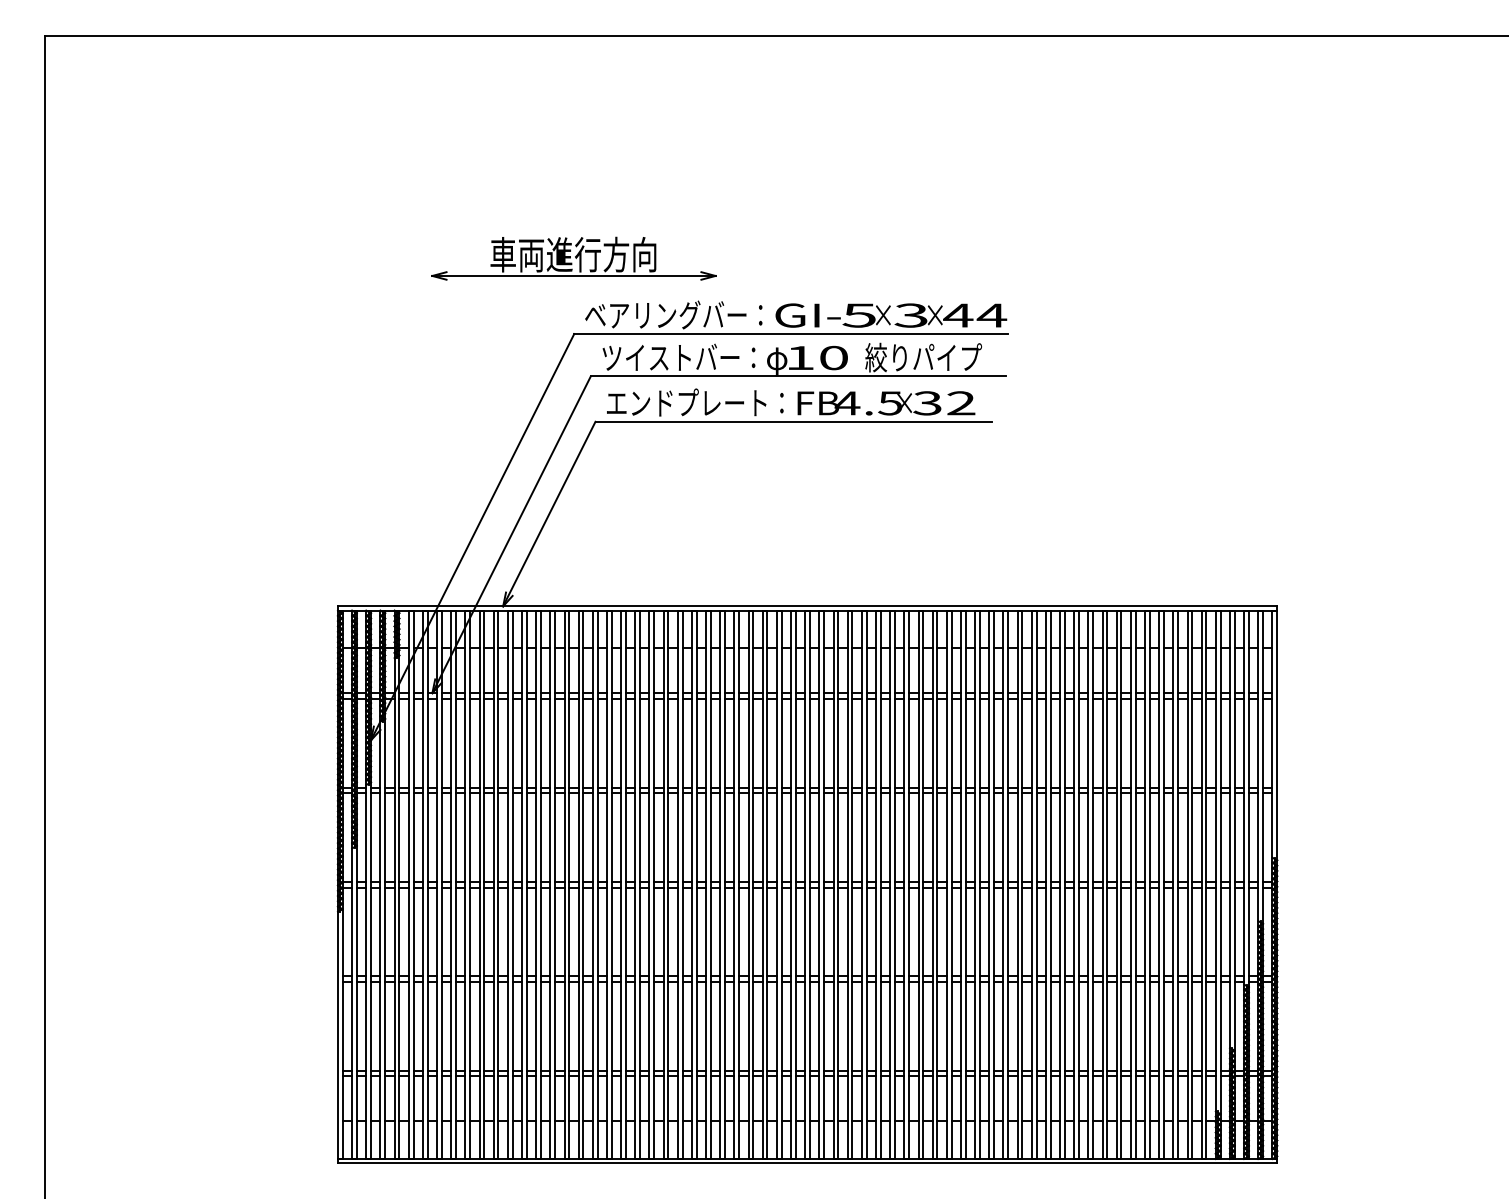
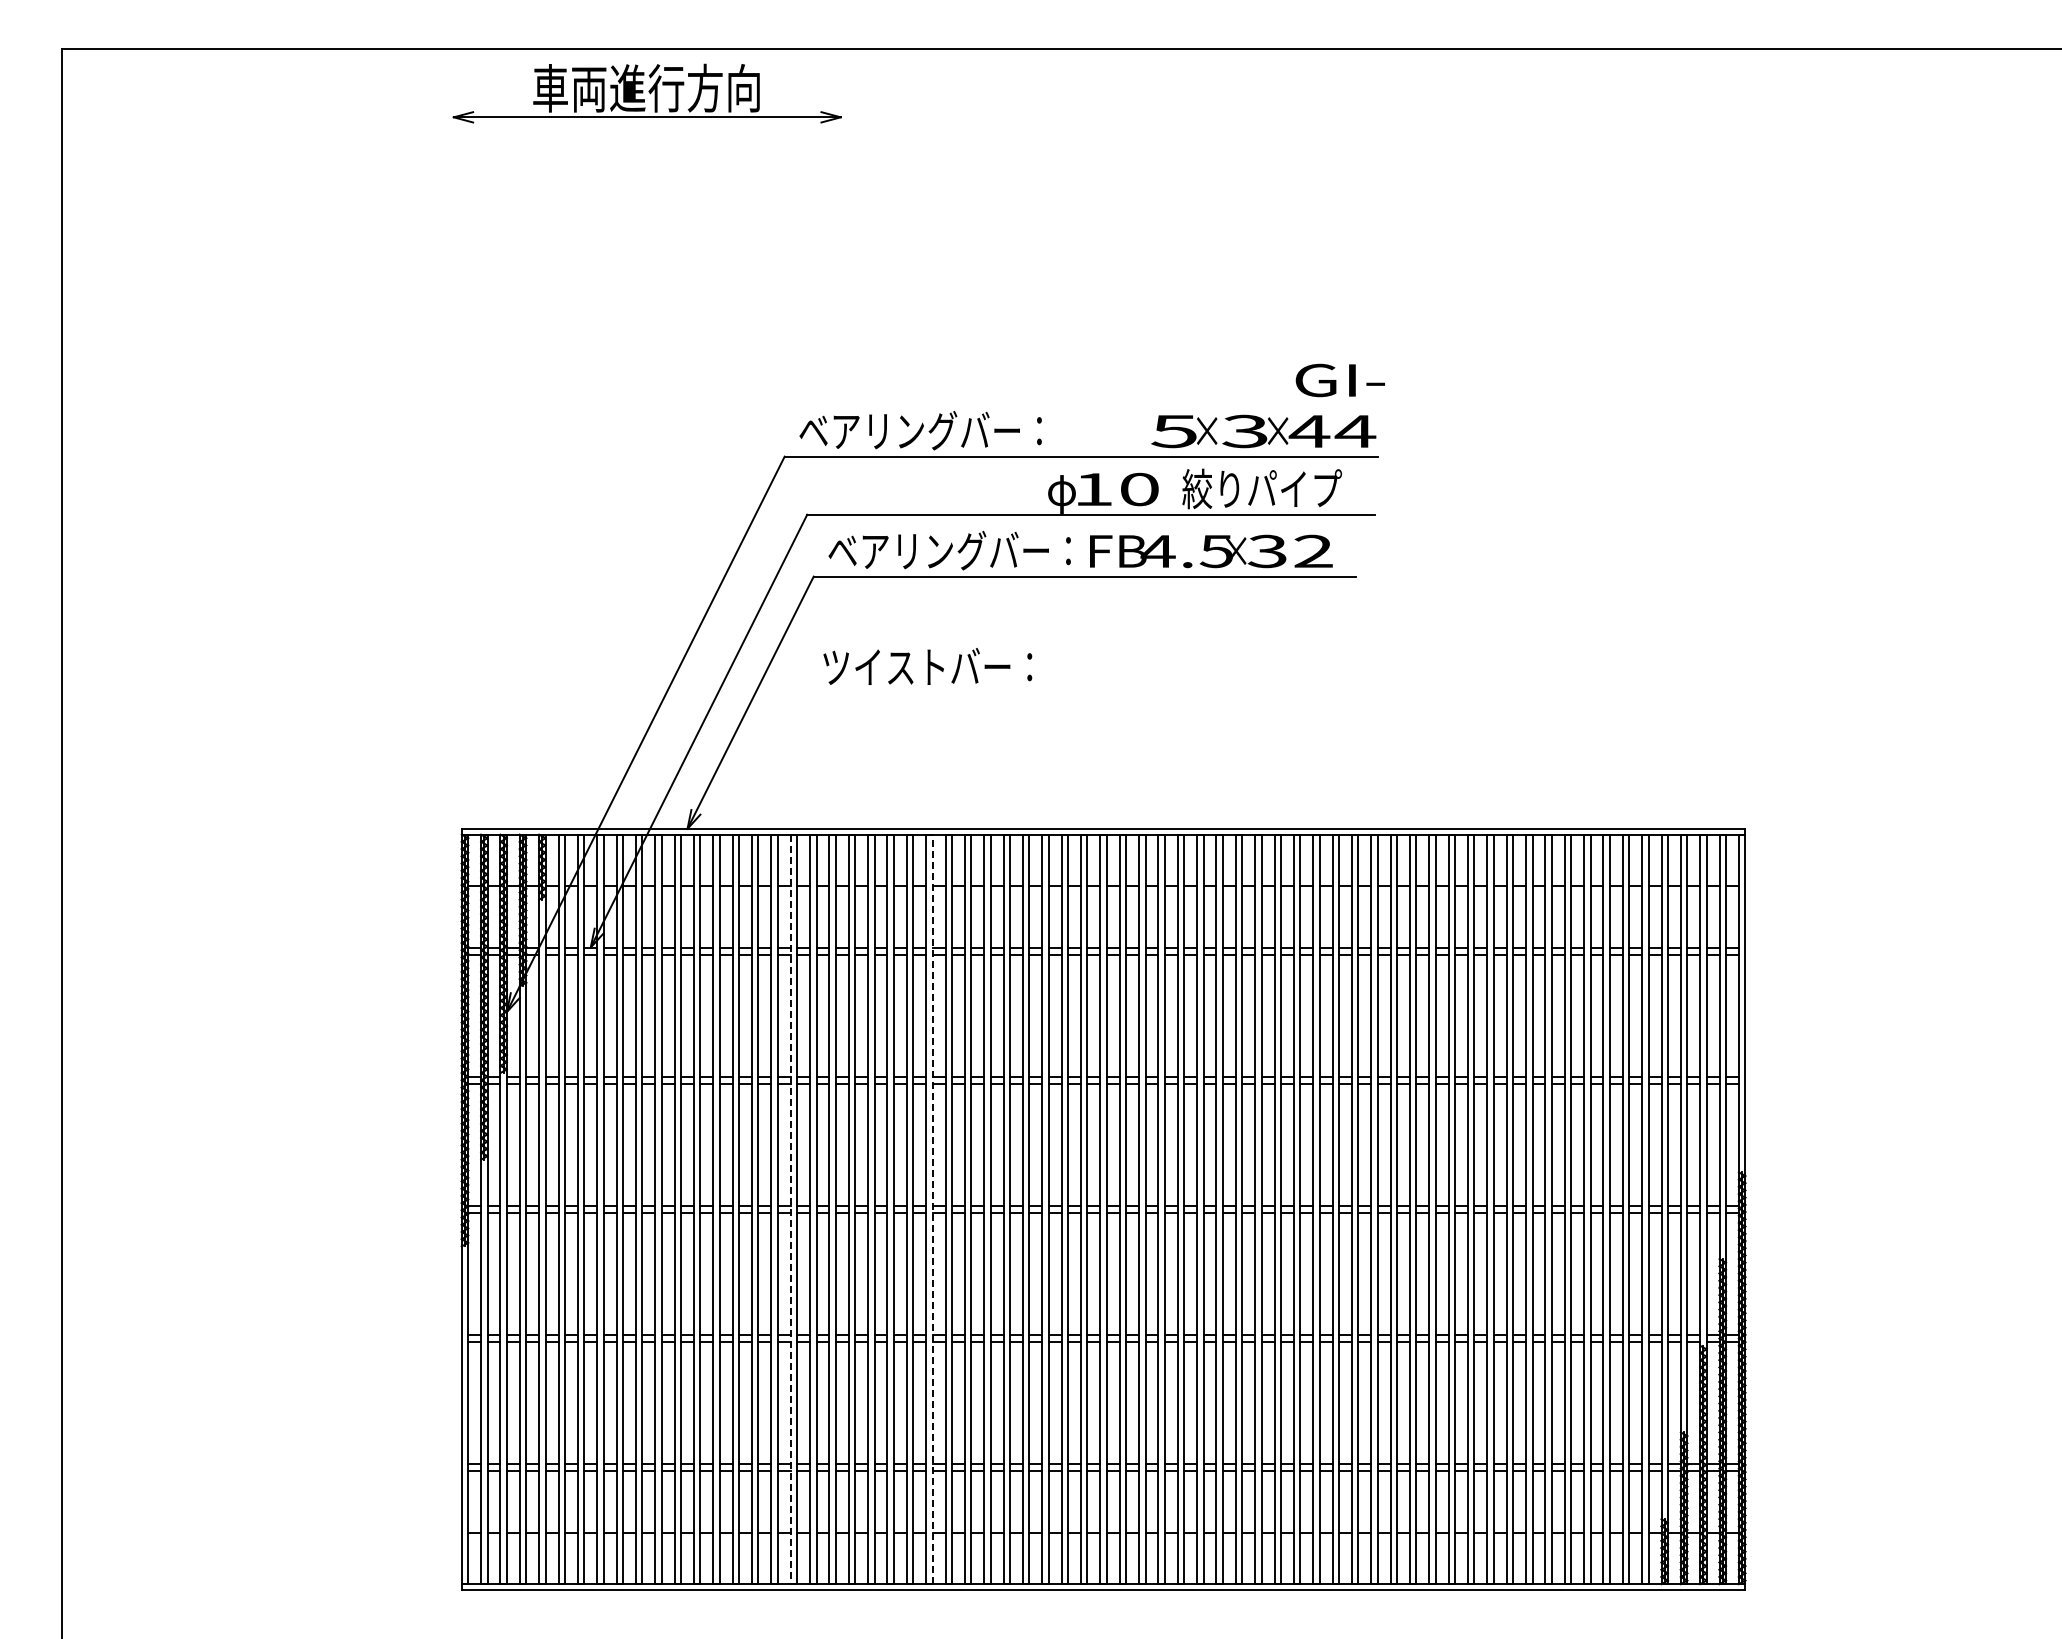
part: (573, 258) -> (646, 93), moved
text: (807, 315) -> (1339, 380), moved
text: (678, 357) -> (927, 666), moved
text: (686, 402) -> (938, 550), エンドプレート： -> ベアリングバー：
line: (578, 884) -> (790, 1209), solid -> dashed
line: (682, 884) -> (932, 1209), solid -> dashed

